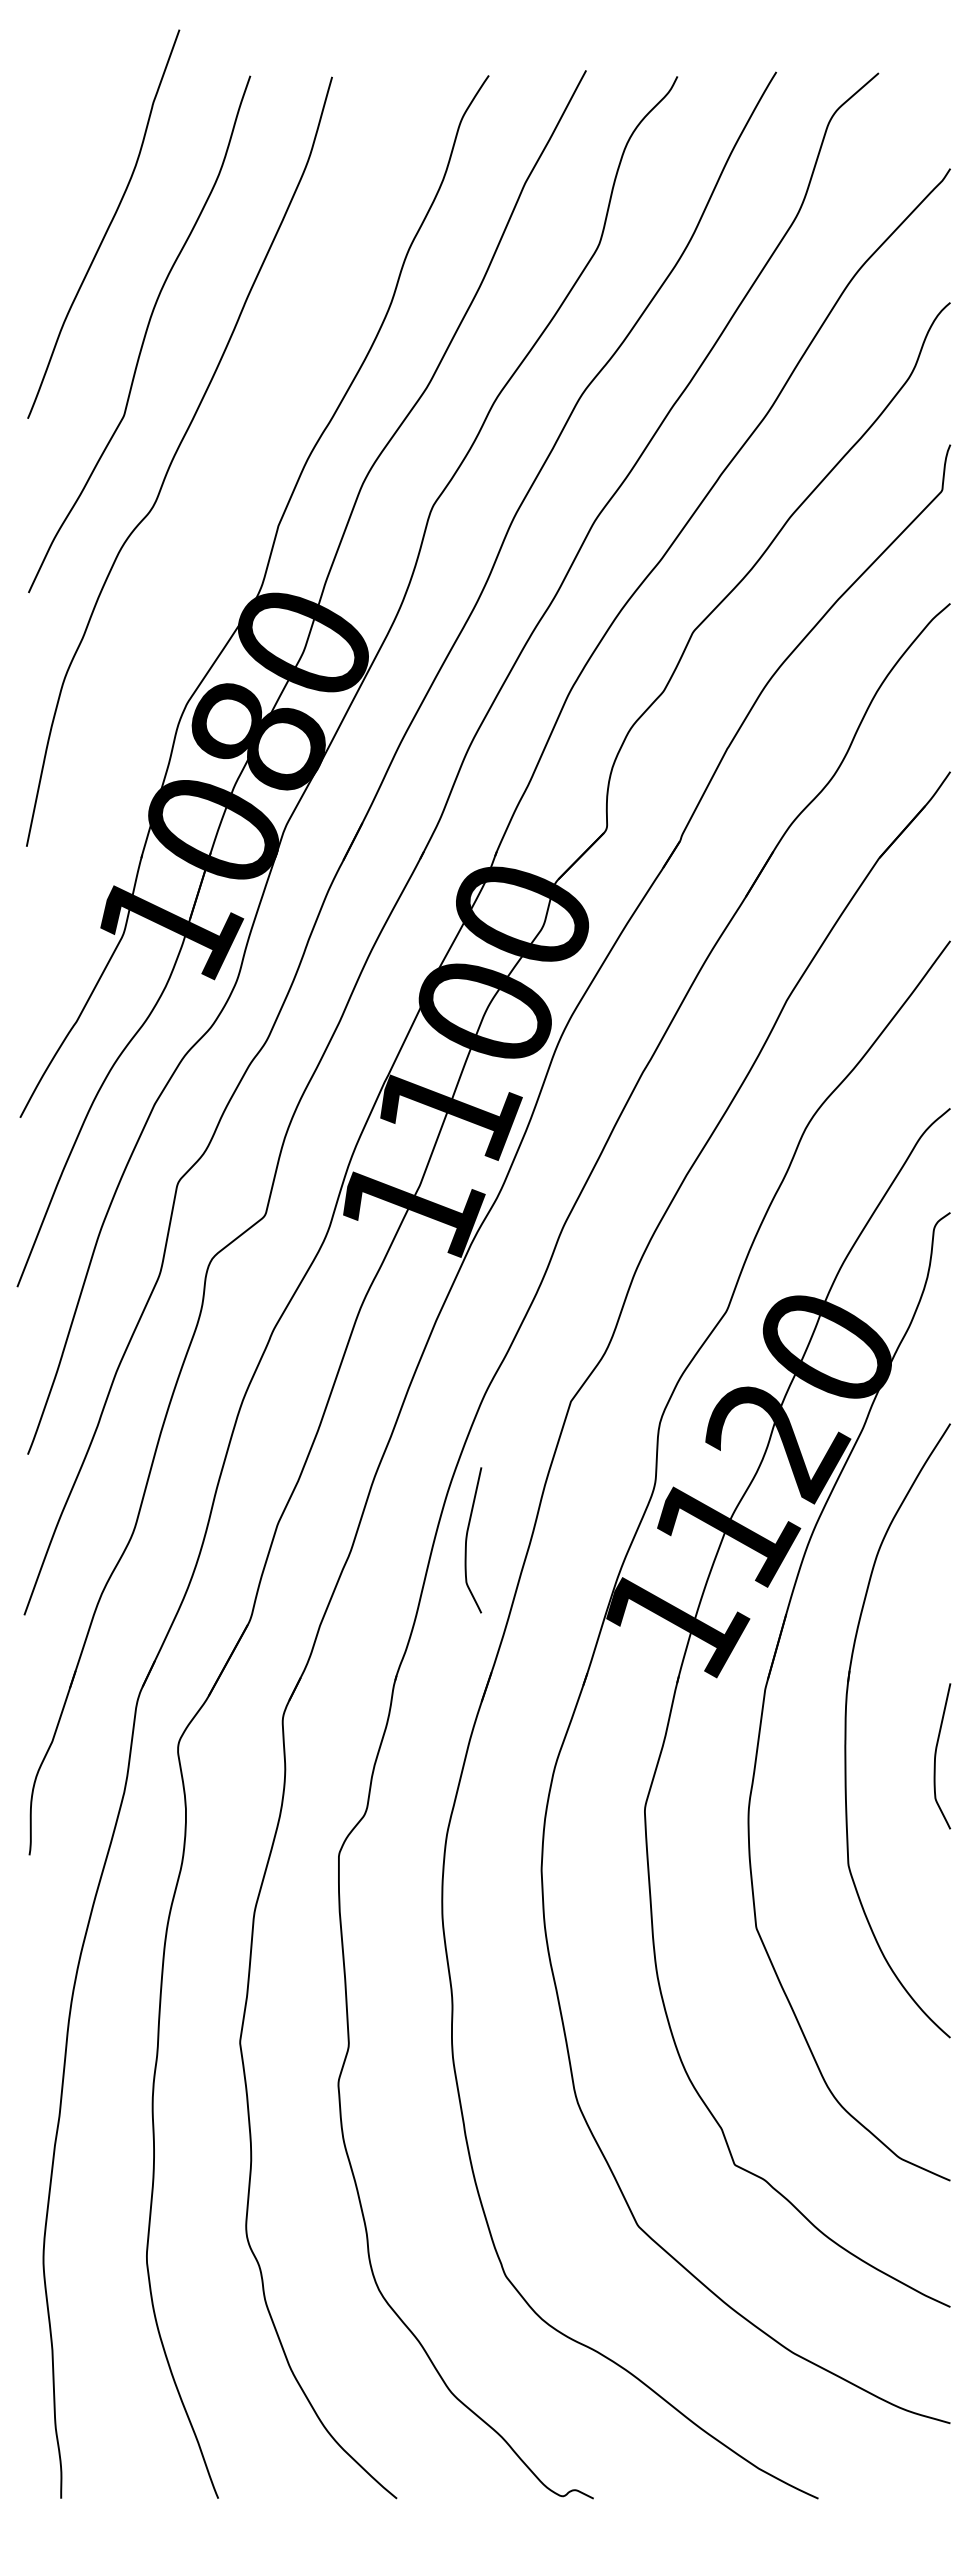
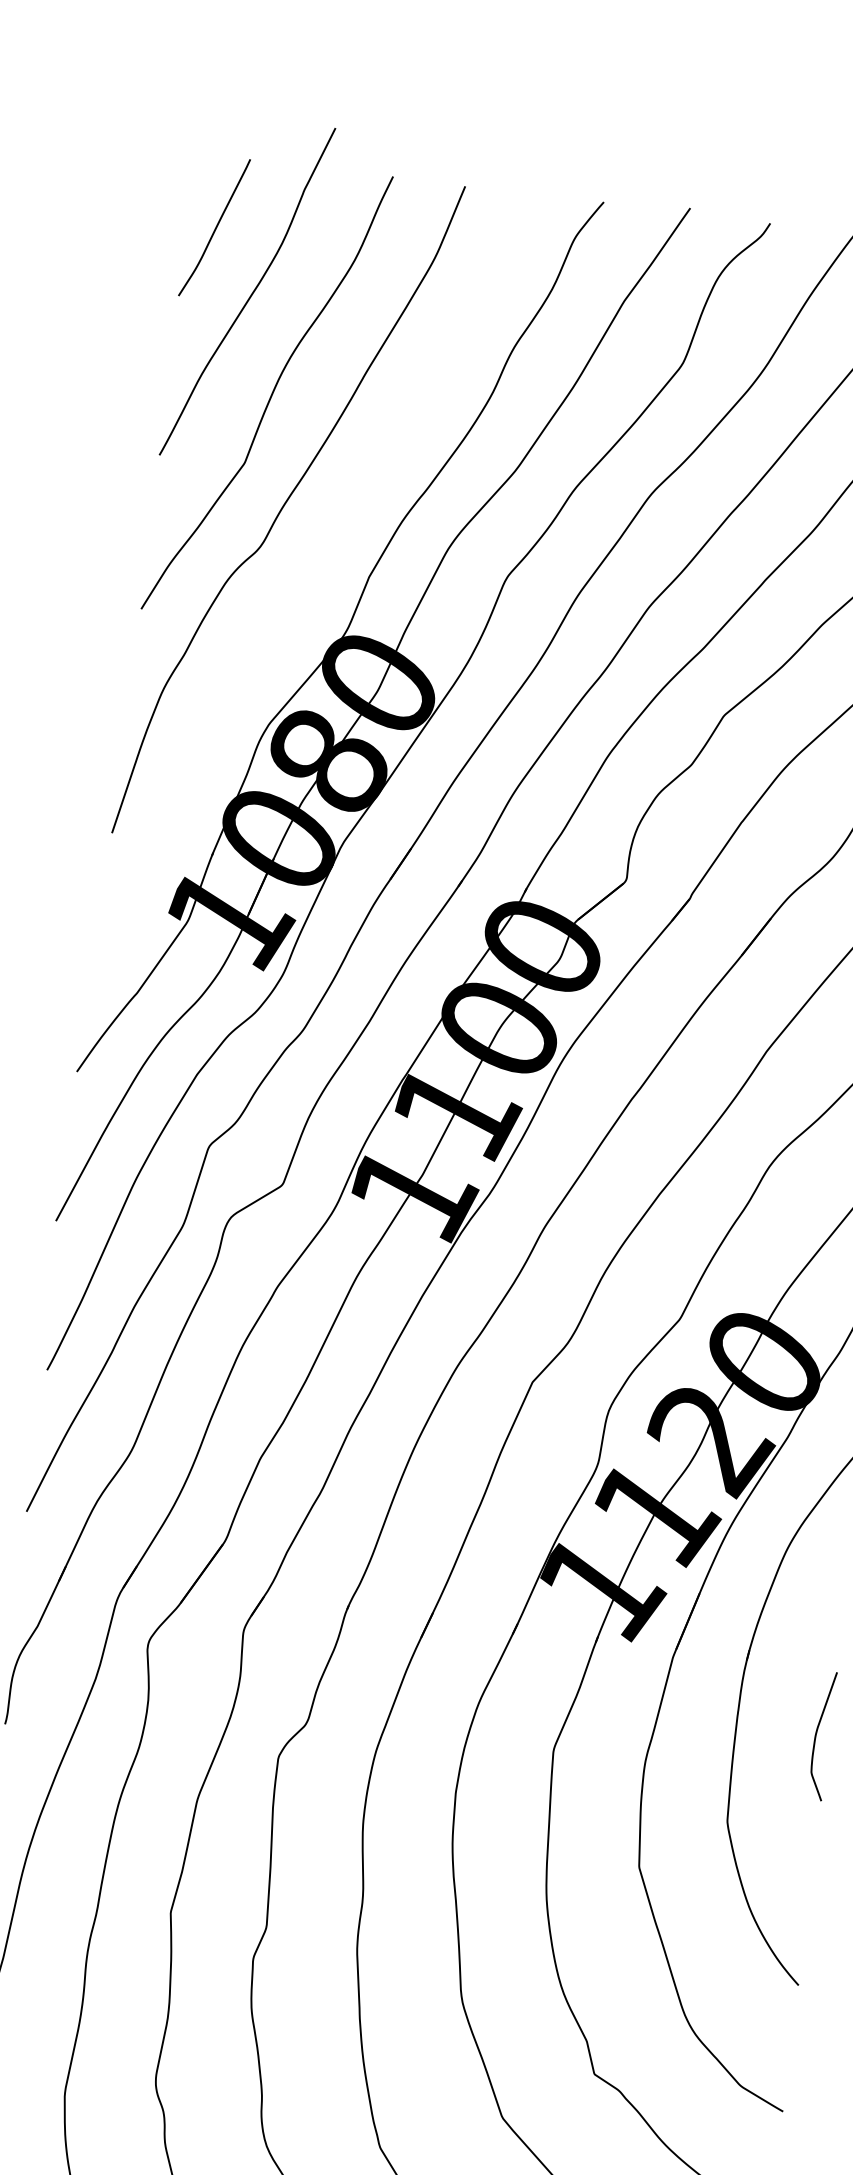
curve: (58, 158) -> (214, 228), added
curve: (467, 1540) -> (426, 1493), removed

